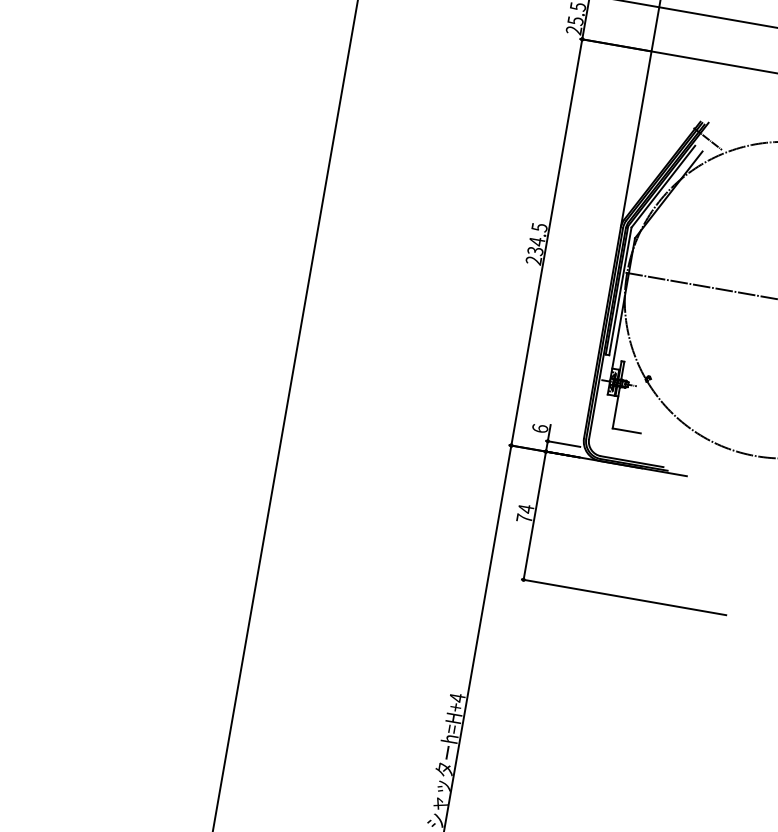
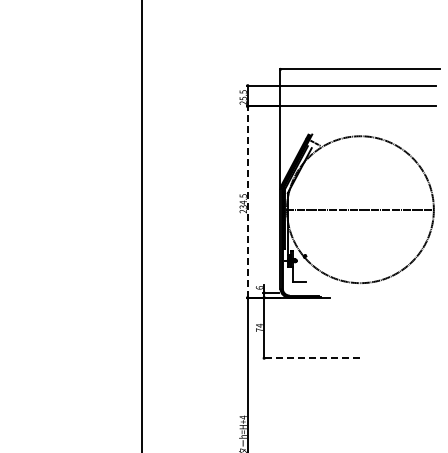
line: (546, 243) -> (247, 202), solid -> dashed
line: (621, 597) -> (310, 358), solid -> dashed

